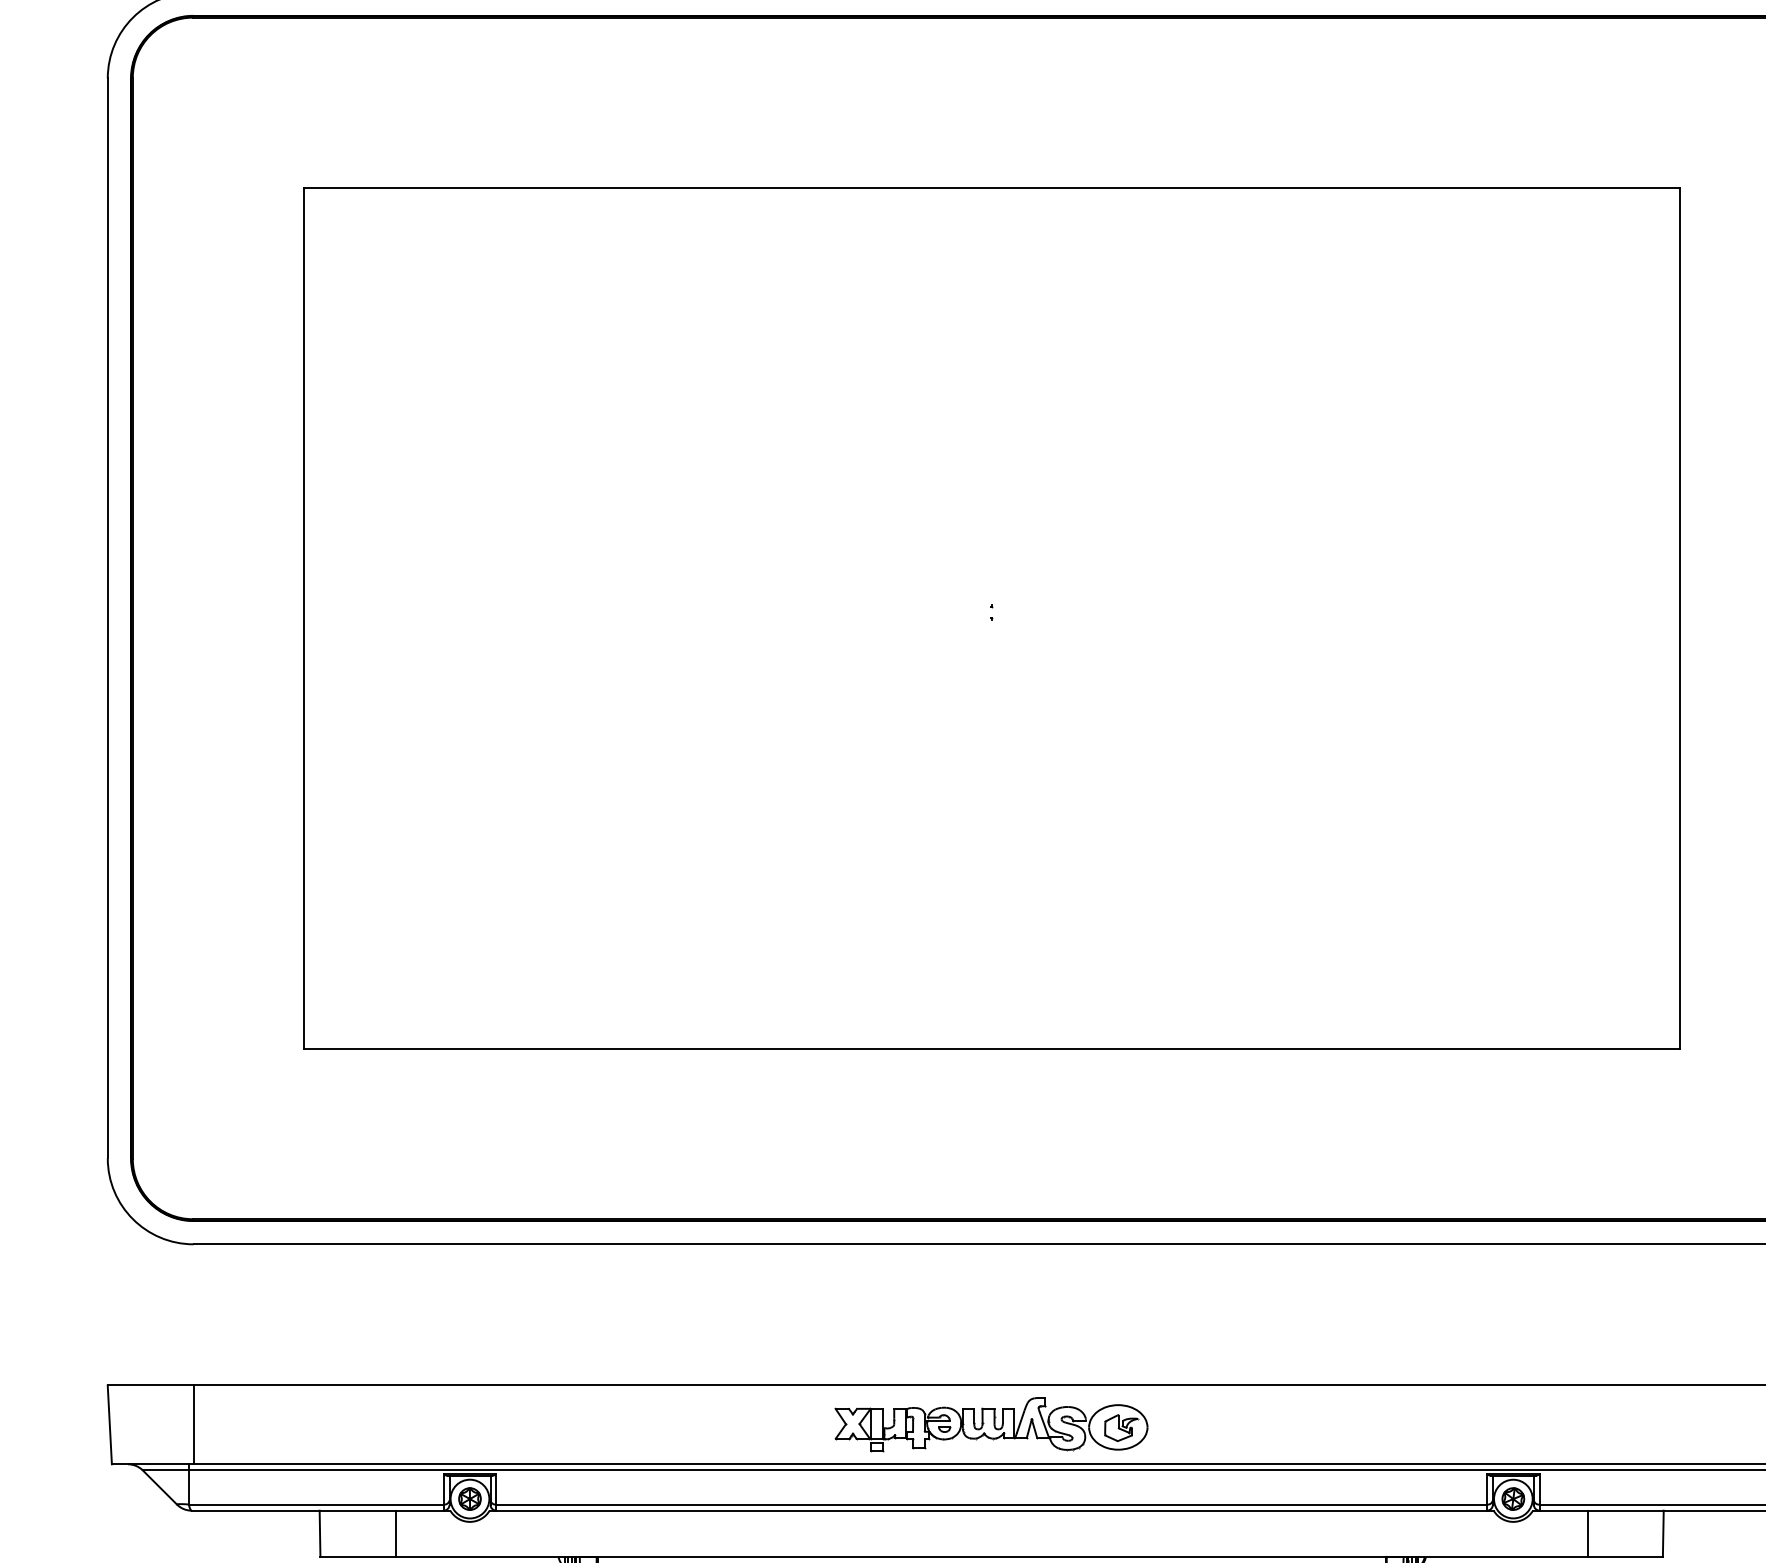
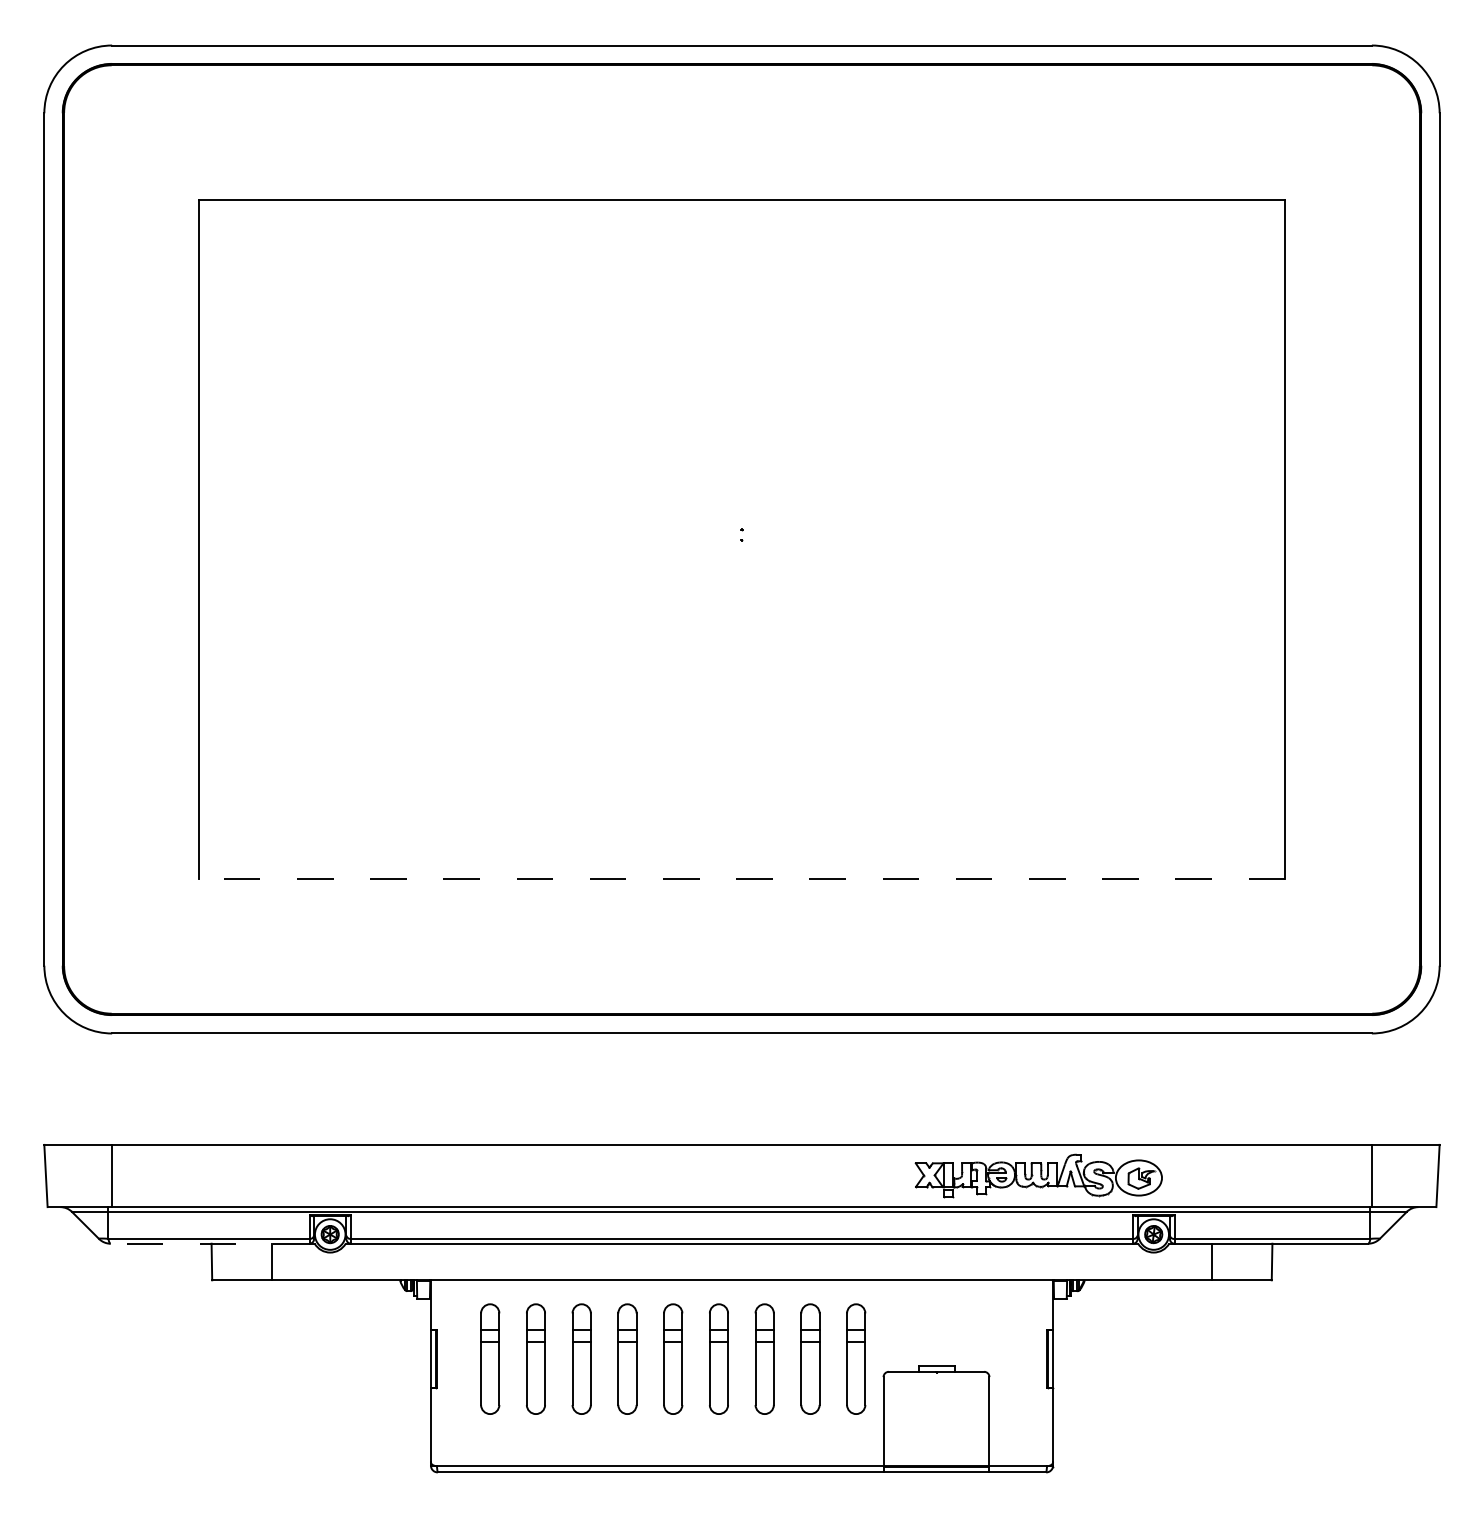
line: (991, 1047) -> (741, 878), solid -> dashed
part: (991, 1424) -> (1038, 1175), moved
line: (317, 1510) -> (209, 1243), solid -> dashed

